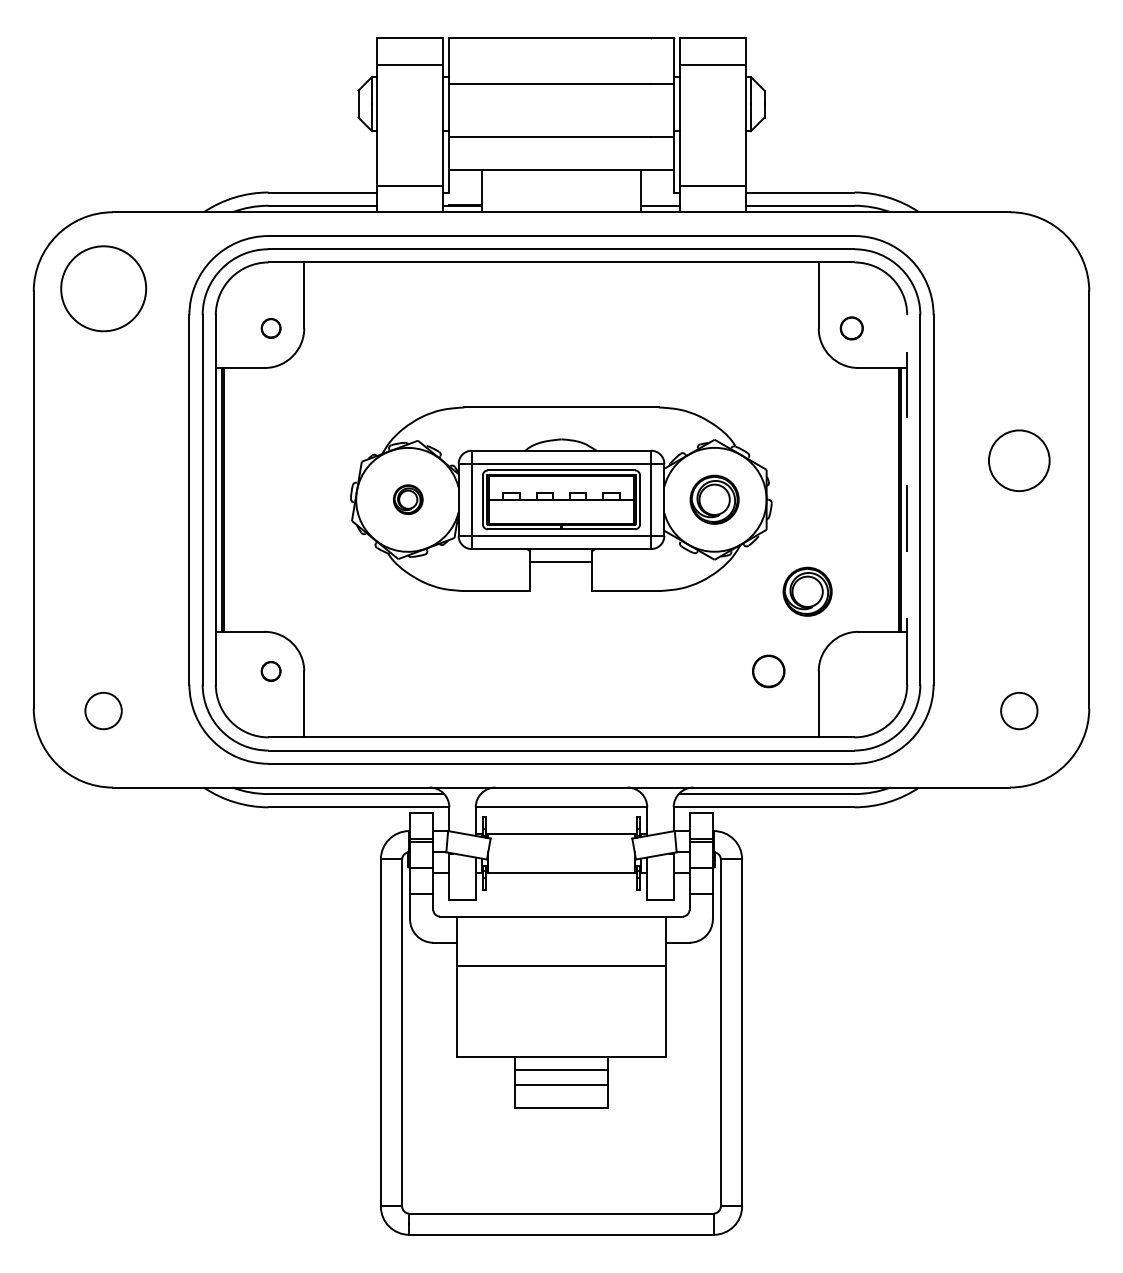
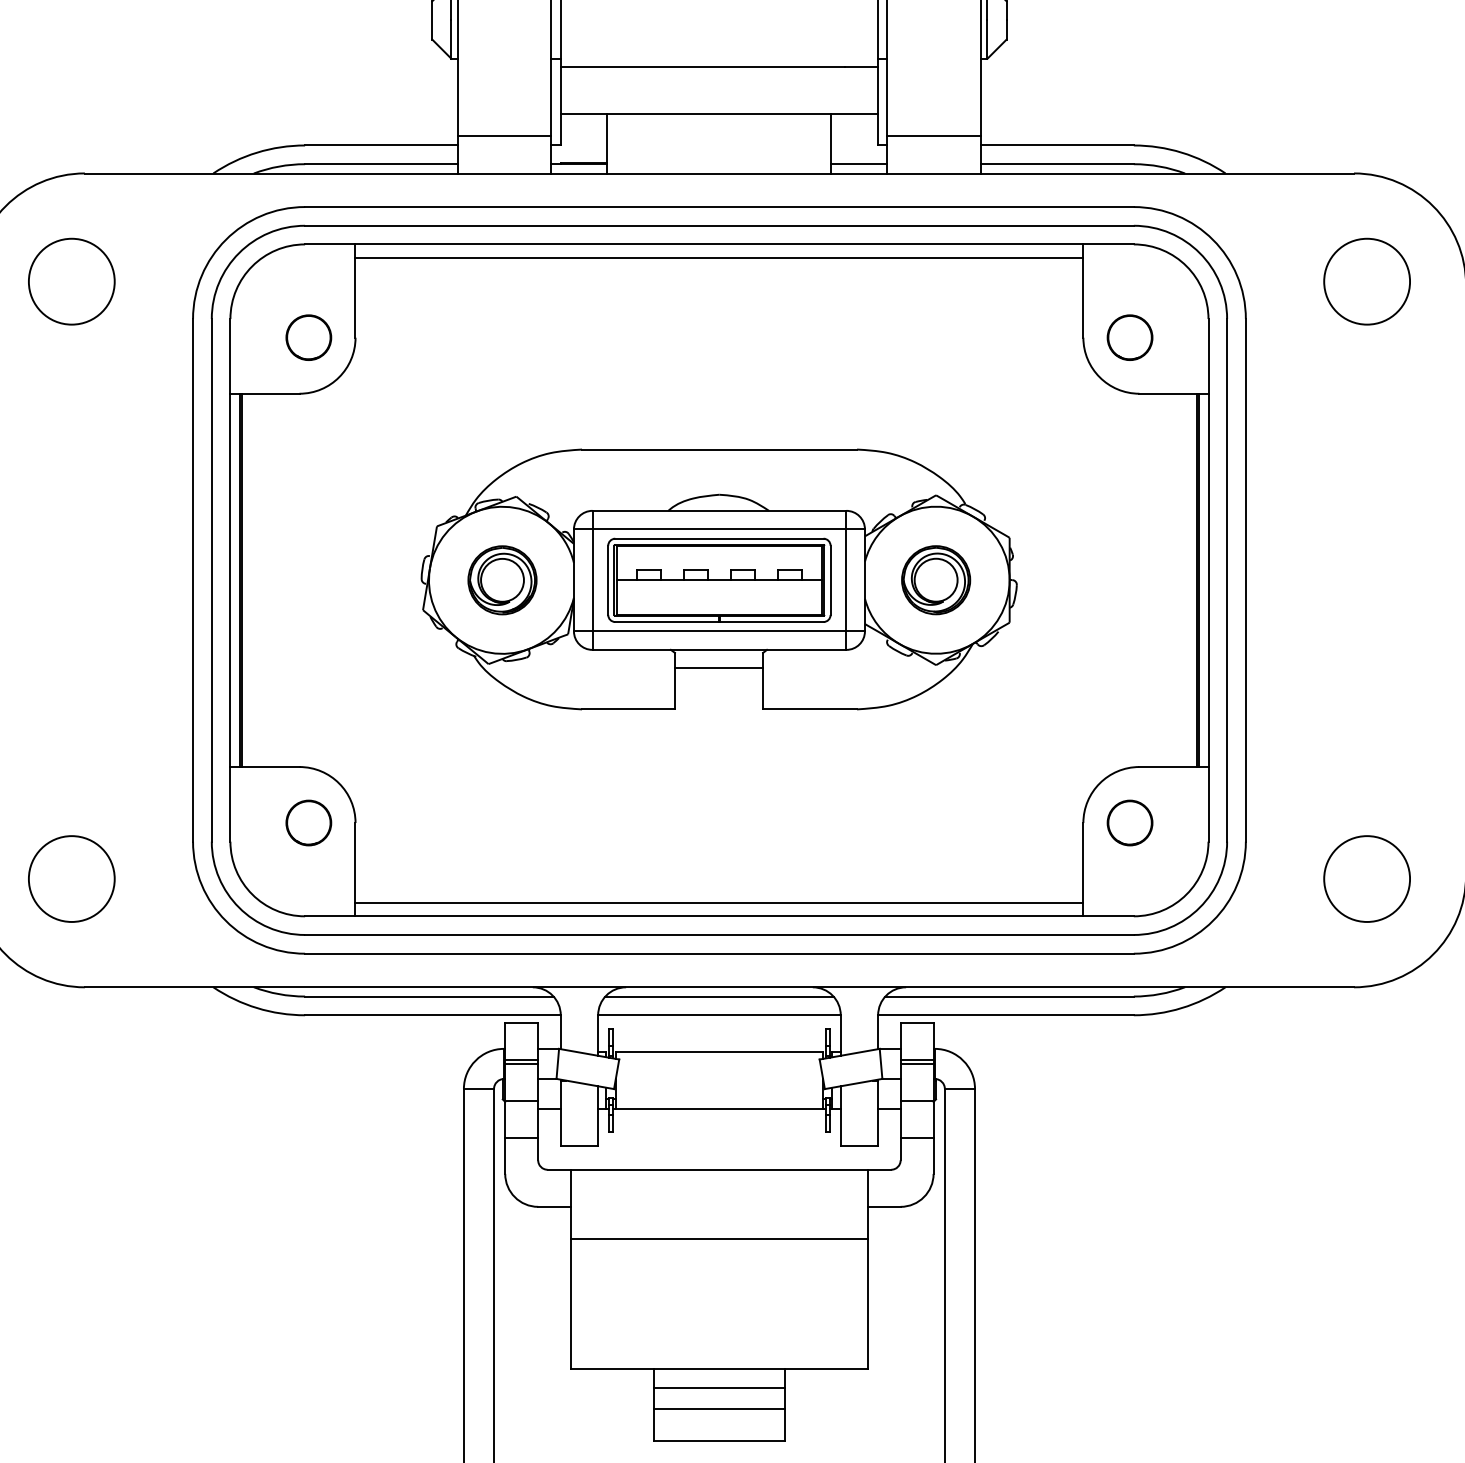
line: (561, 272) -> (719, 258), added
circle: (103, 288) -> (71, 281), size x0.71
part: (270, 328) -> (307, 337), size x1.67
part: (851, 328) -> (1129, 337), size x1.43
circle: (1019, 460) -> (1367, 281), moved
part: (408, 499) -> (503, 579), size x1.67
line: (907, 499) -> (1208, 579), dashed -> solid
part: (807, 591) -> (1067, 709), removed
part: (270, 671) -> (307, 823), size x1.67
part: (768, 671) -> (1129, 823), moved
circle: (103, 710) -> (71, 878), size x1.67
circle: (1018, 710) -> (1365, 878), size x1.67
line: (561, 727) -> (719, 902), added
line: (561, 794) -> (719, 997), added

